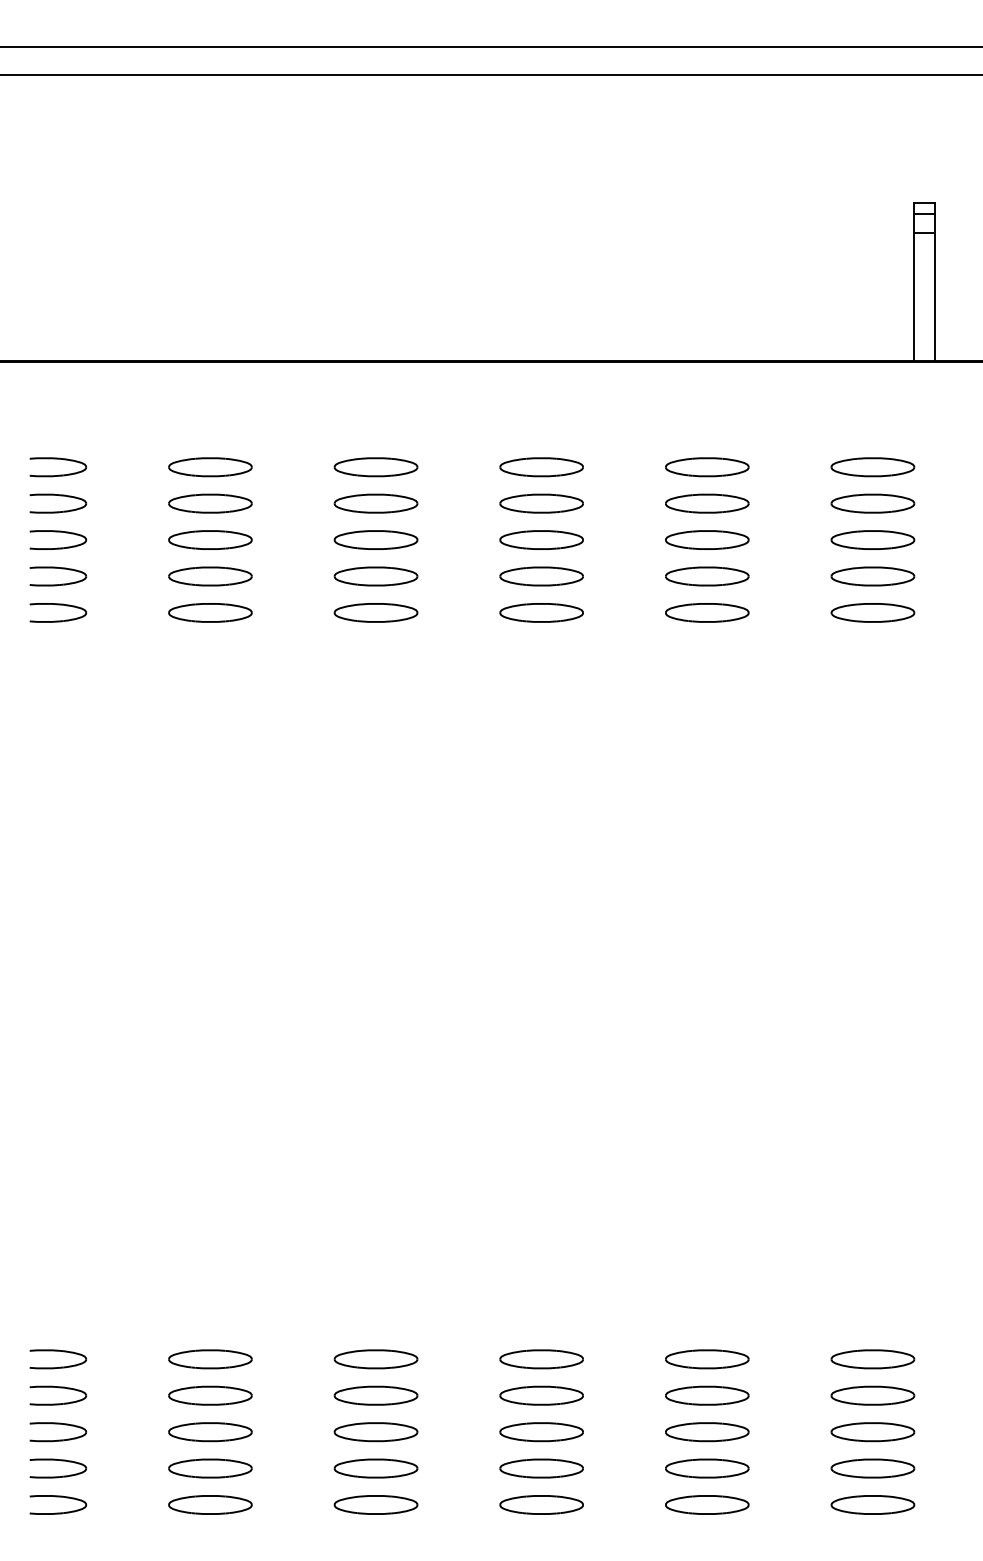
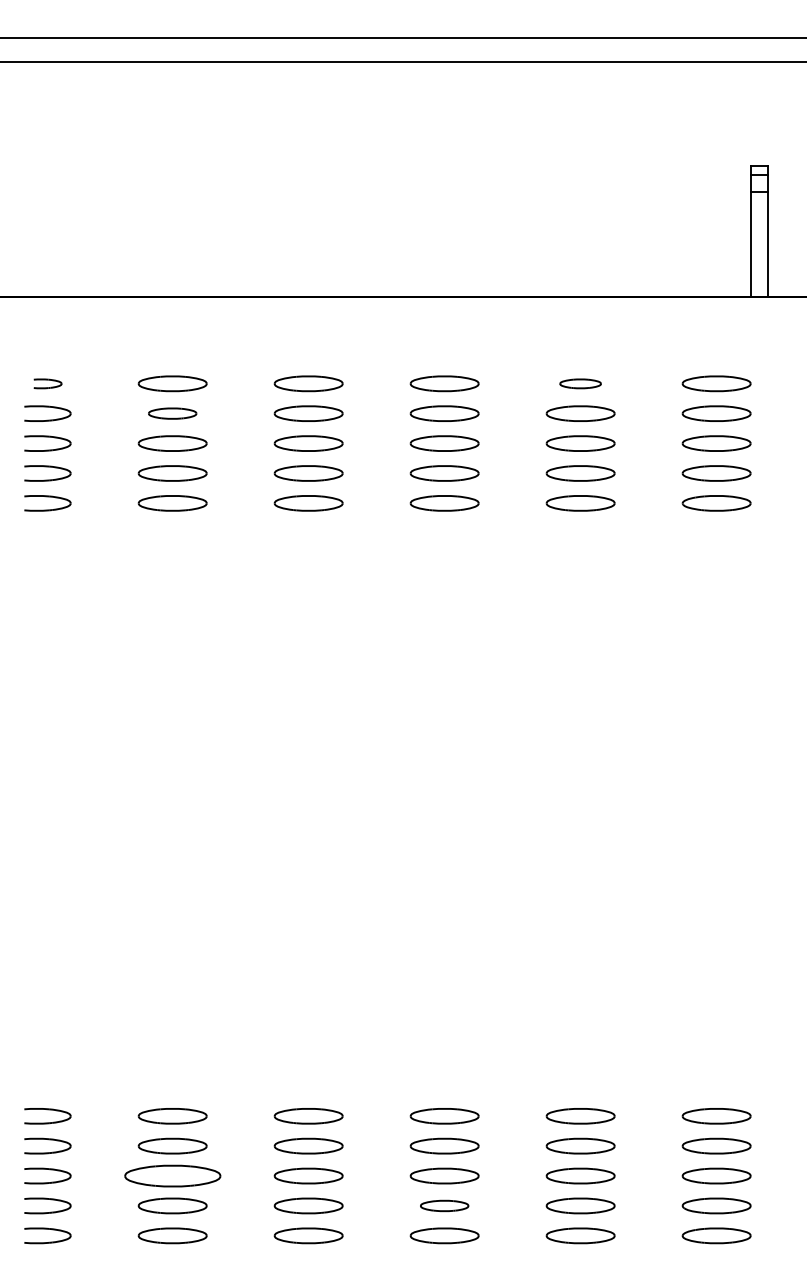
part: (57, 466) -> (47, 383), size x0.6
part: (707, 466) -> (580, 383), size x0.6
part: (210, 503) -> (172, 413), size x0.7
part: (210, 1431) -> (172, 1175), size x1.4
part: (541, 1468) -> (444, 1205), size x0.7

